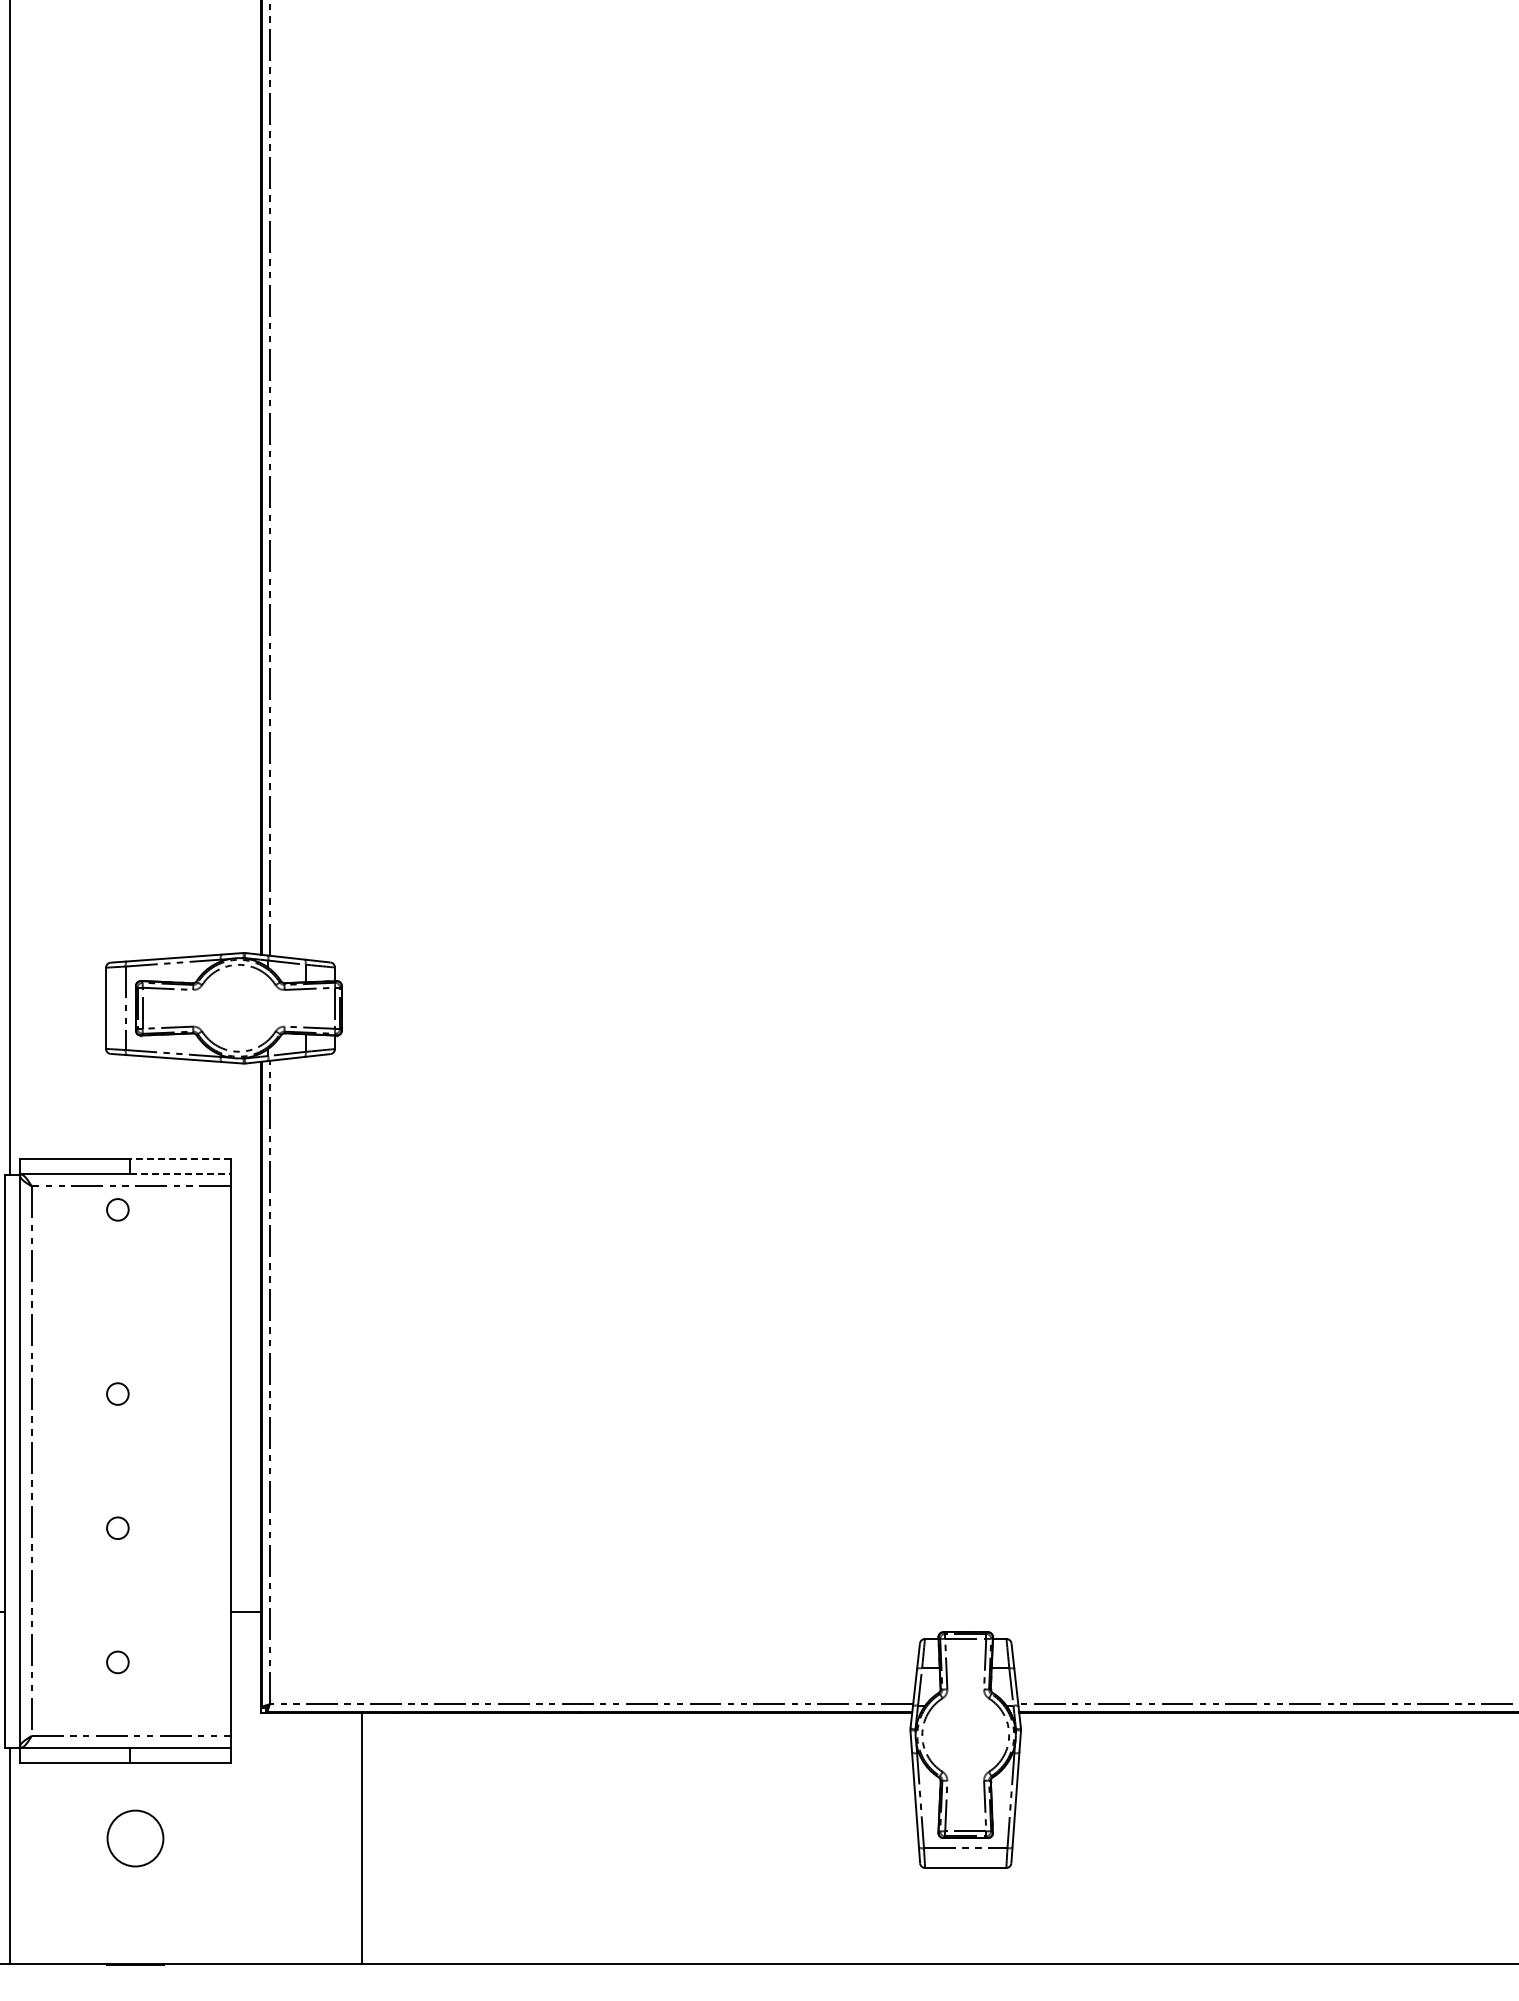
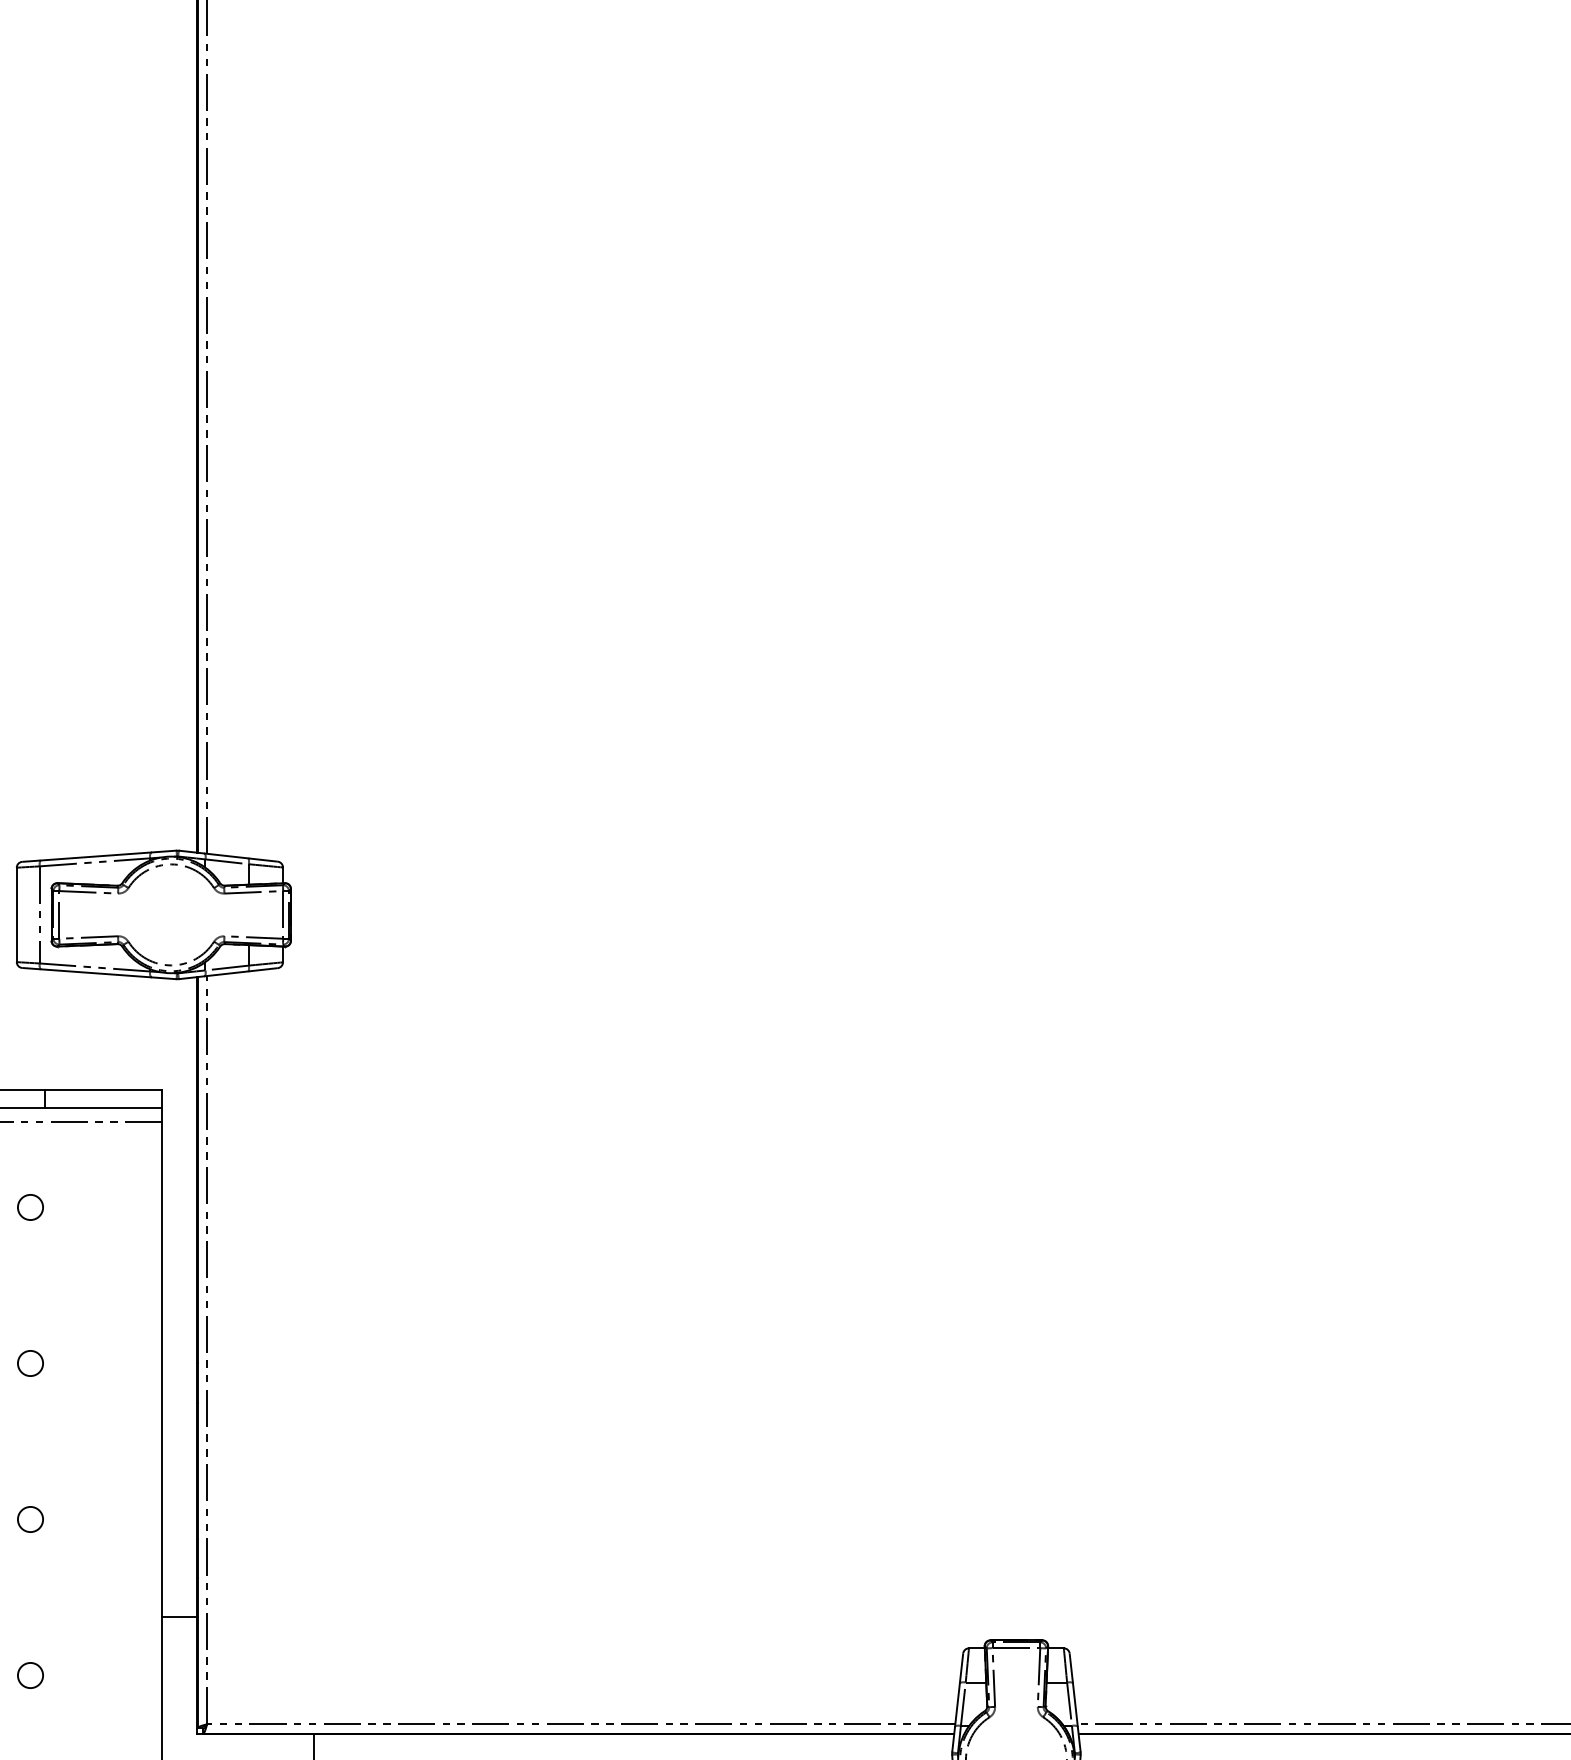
line: (180, 1159) -> (103, 1090), dashed -> solid
line: (181, 1174) -> (104, 1108), dashed -> solid
circle: (117, 1209) -> (30, 1207), moved

